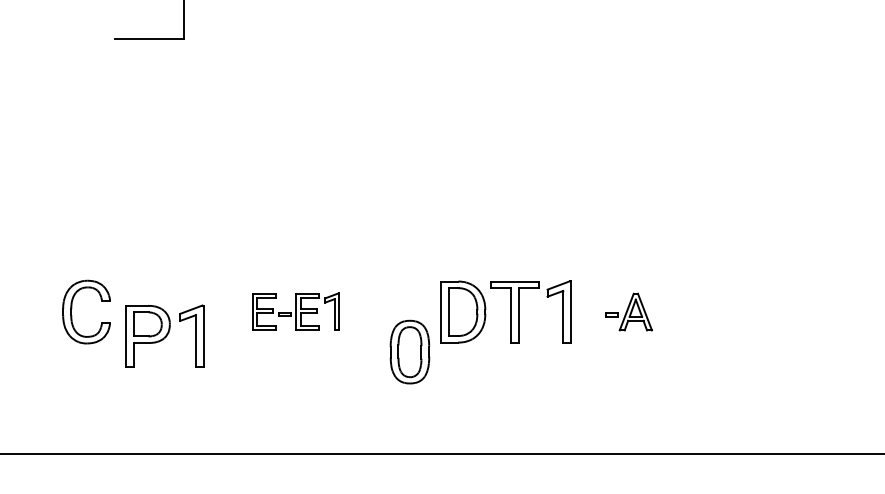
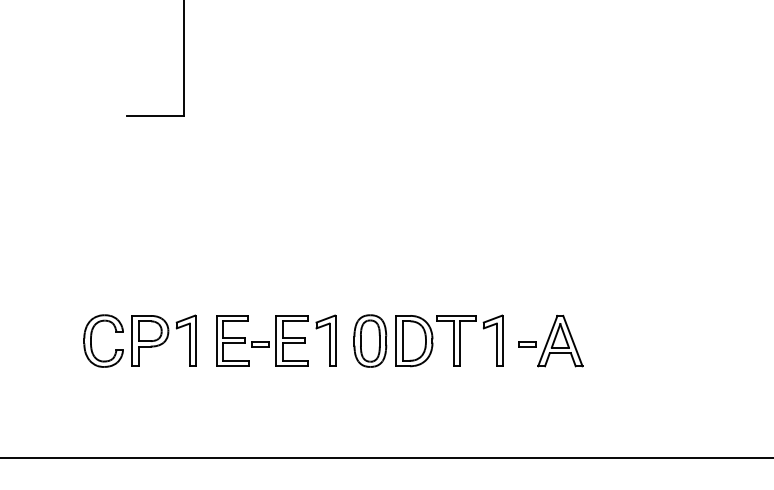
part: (296, 311) -> (276, 340), size x1.67
part: (628, 311) -> (550, 340), size x1.67
part: (163, 335) -> (163, 340), moved
part: (410, 351) -> (370, 340), moved

